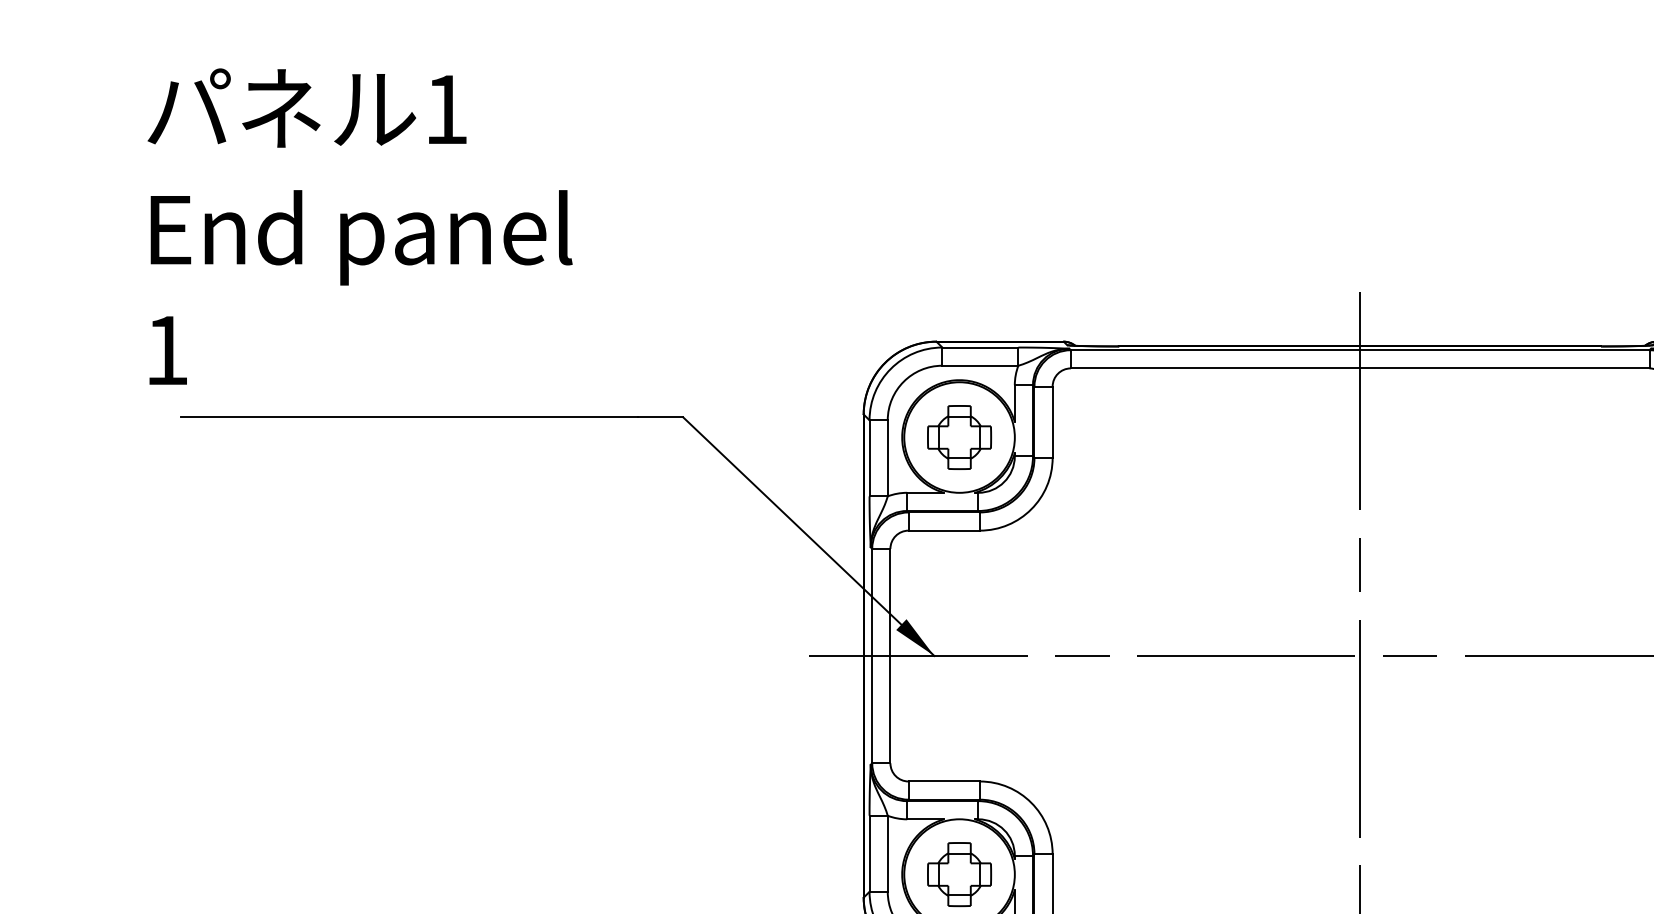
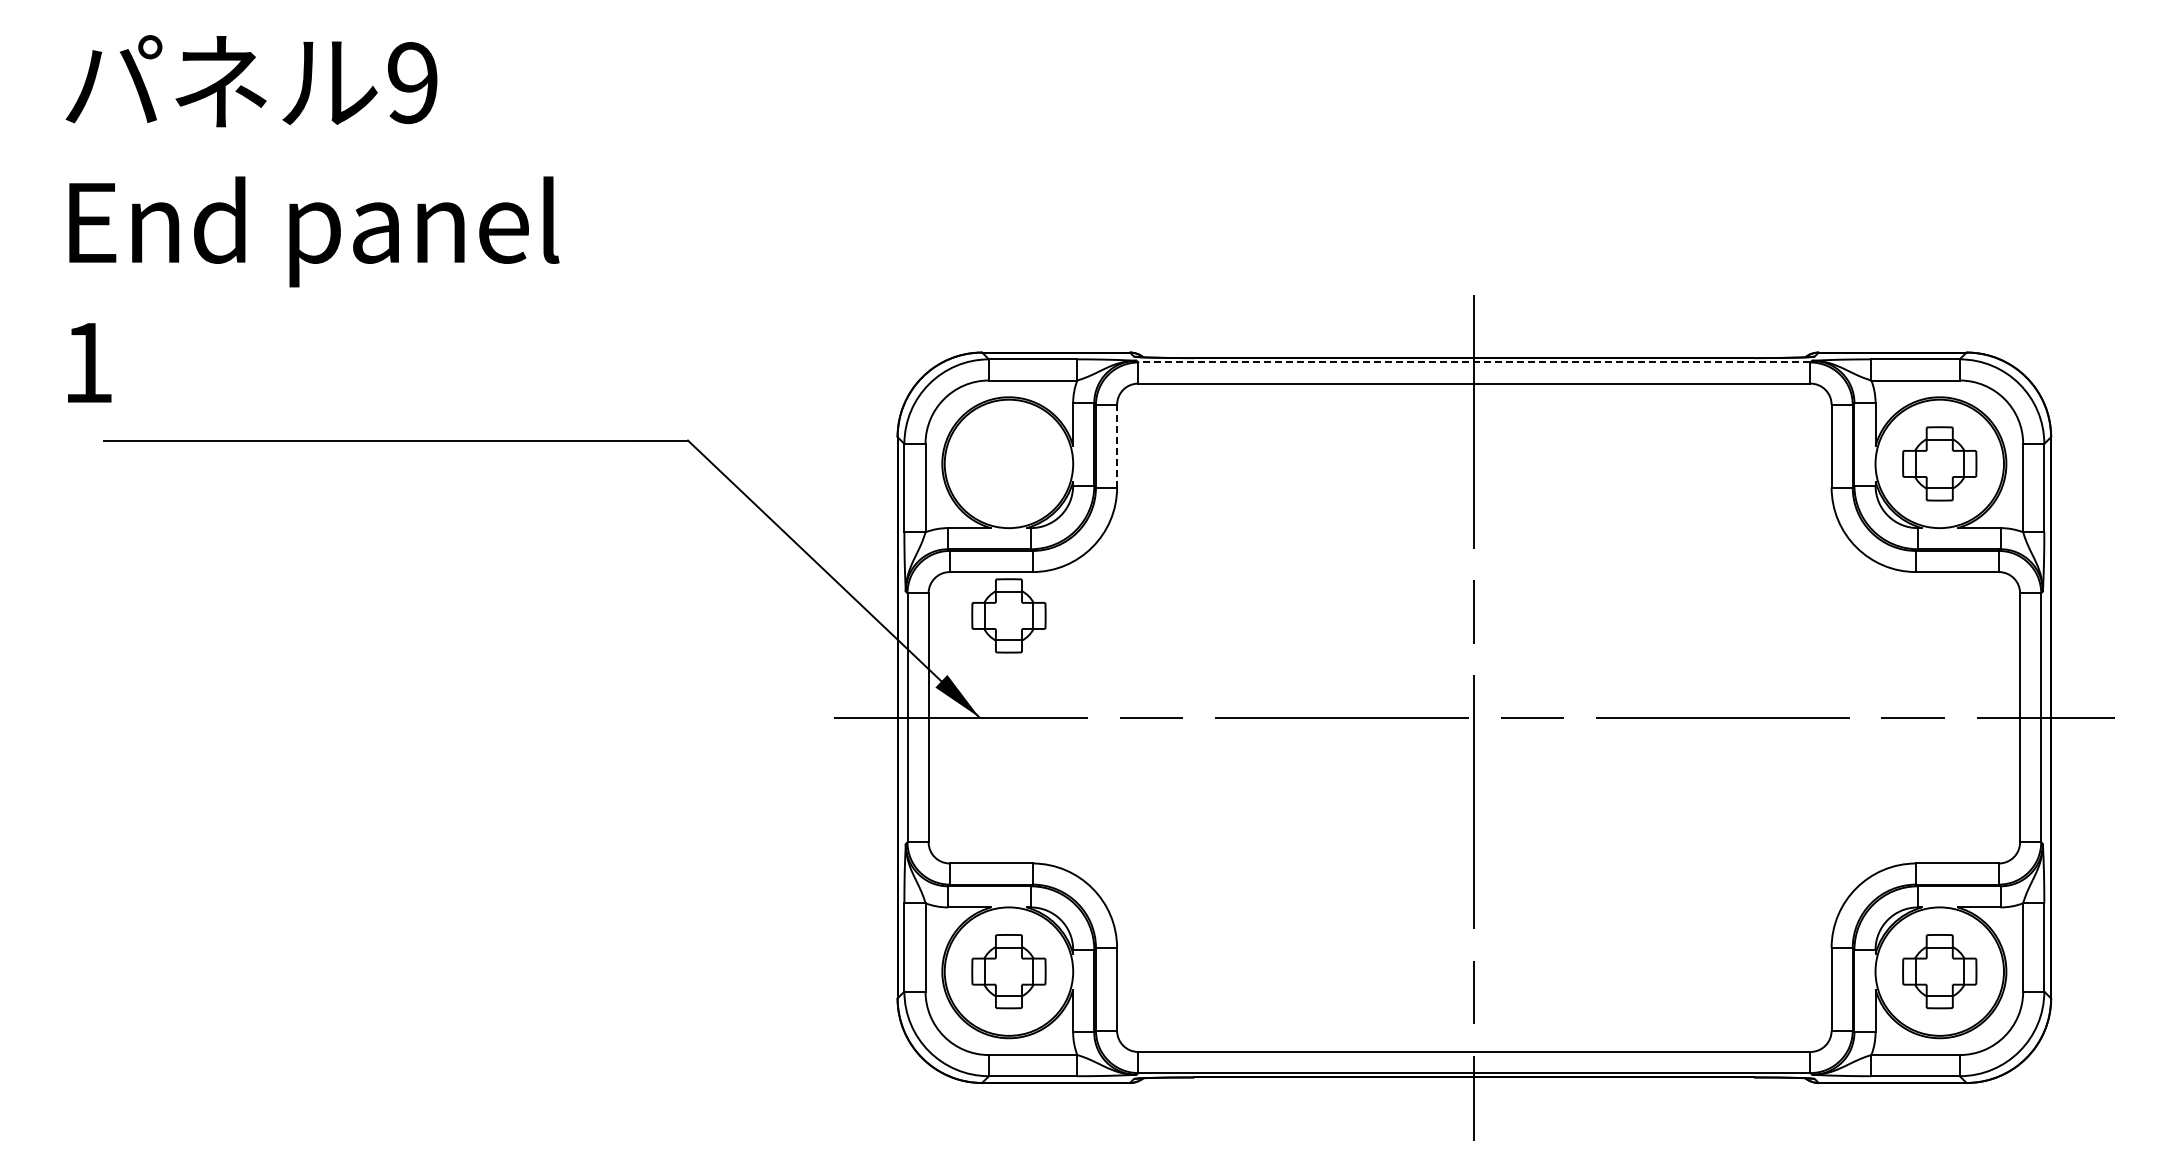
text: (446, 110) -> (412, 83), 1 -> 9
line: (1359, 350) -> (1473, 362), solid -> dashed
line: (1052, 421) -> (1117, 445), solid -> dashed
part: (959, 437) -> (1008, 615), moved

